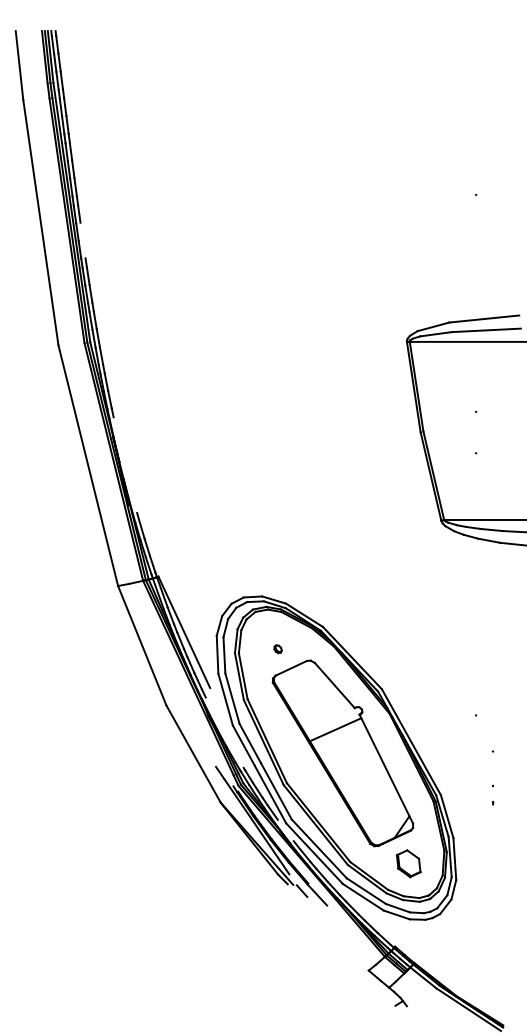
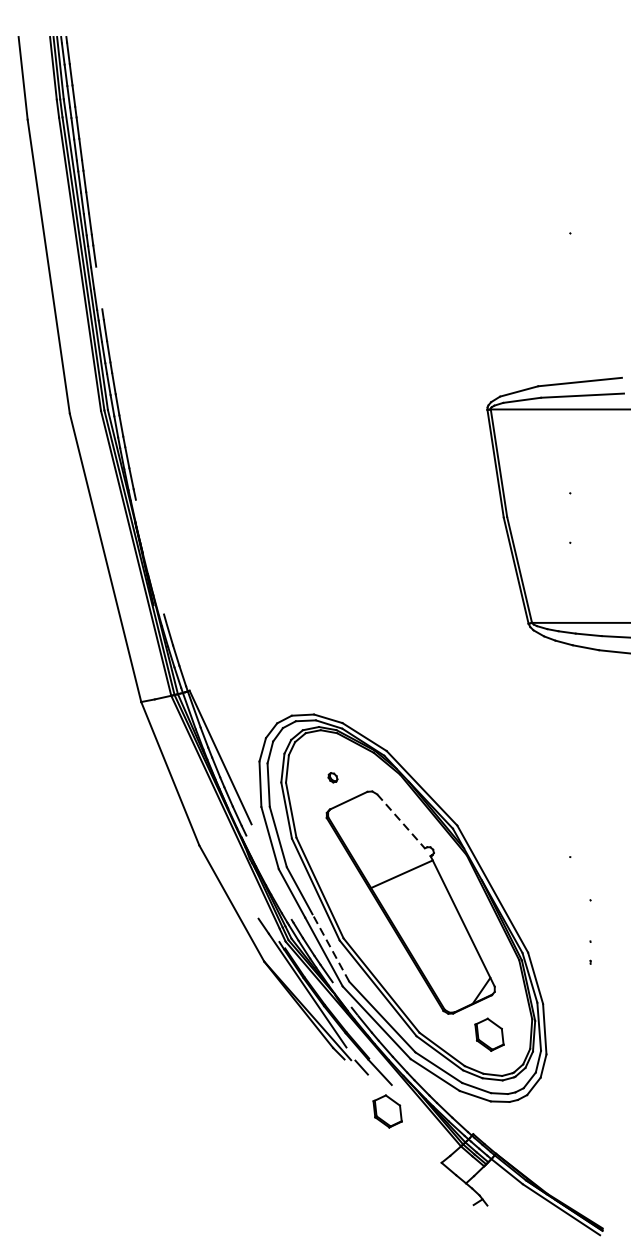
line: (335, 685) -> (401, 821), solid -> dashed
line: (276, 790) -> (331, 947), solid -> dashed
part: (323, 927) -> (387, 1111), added

